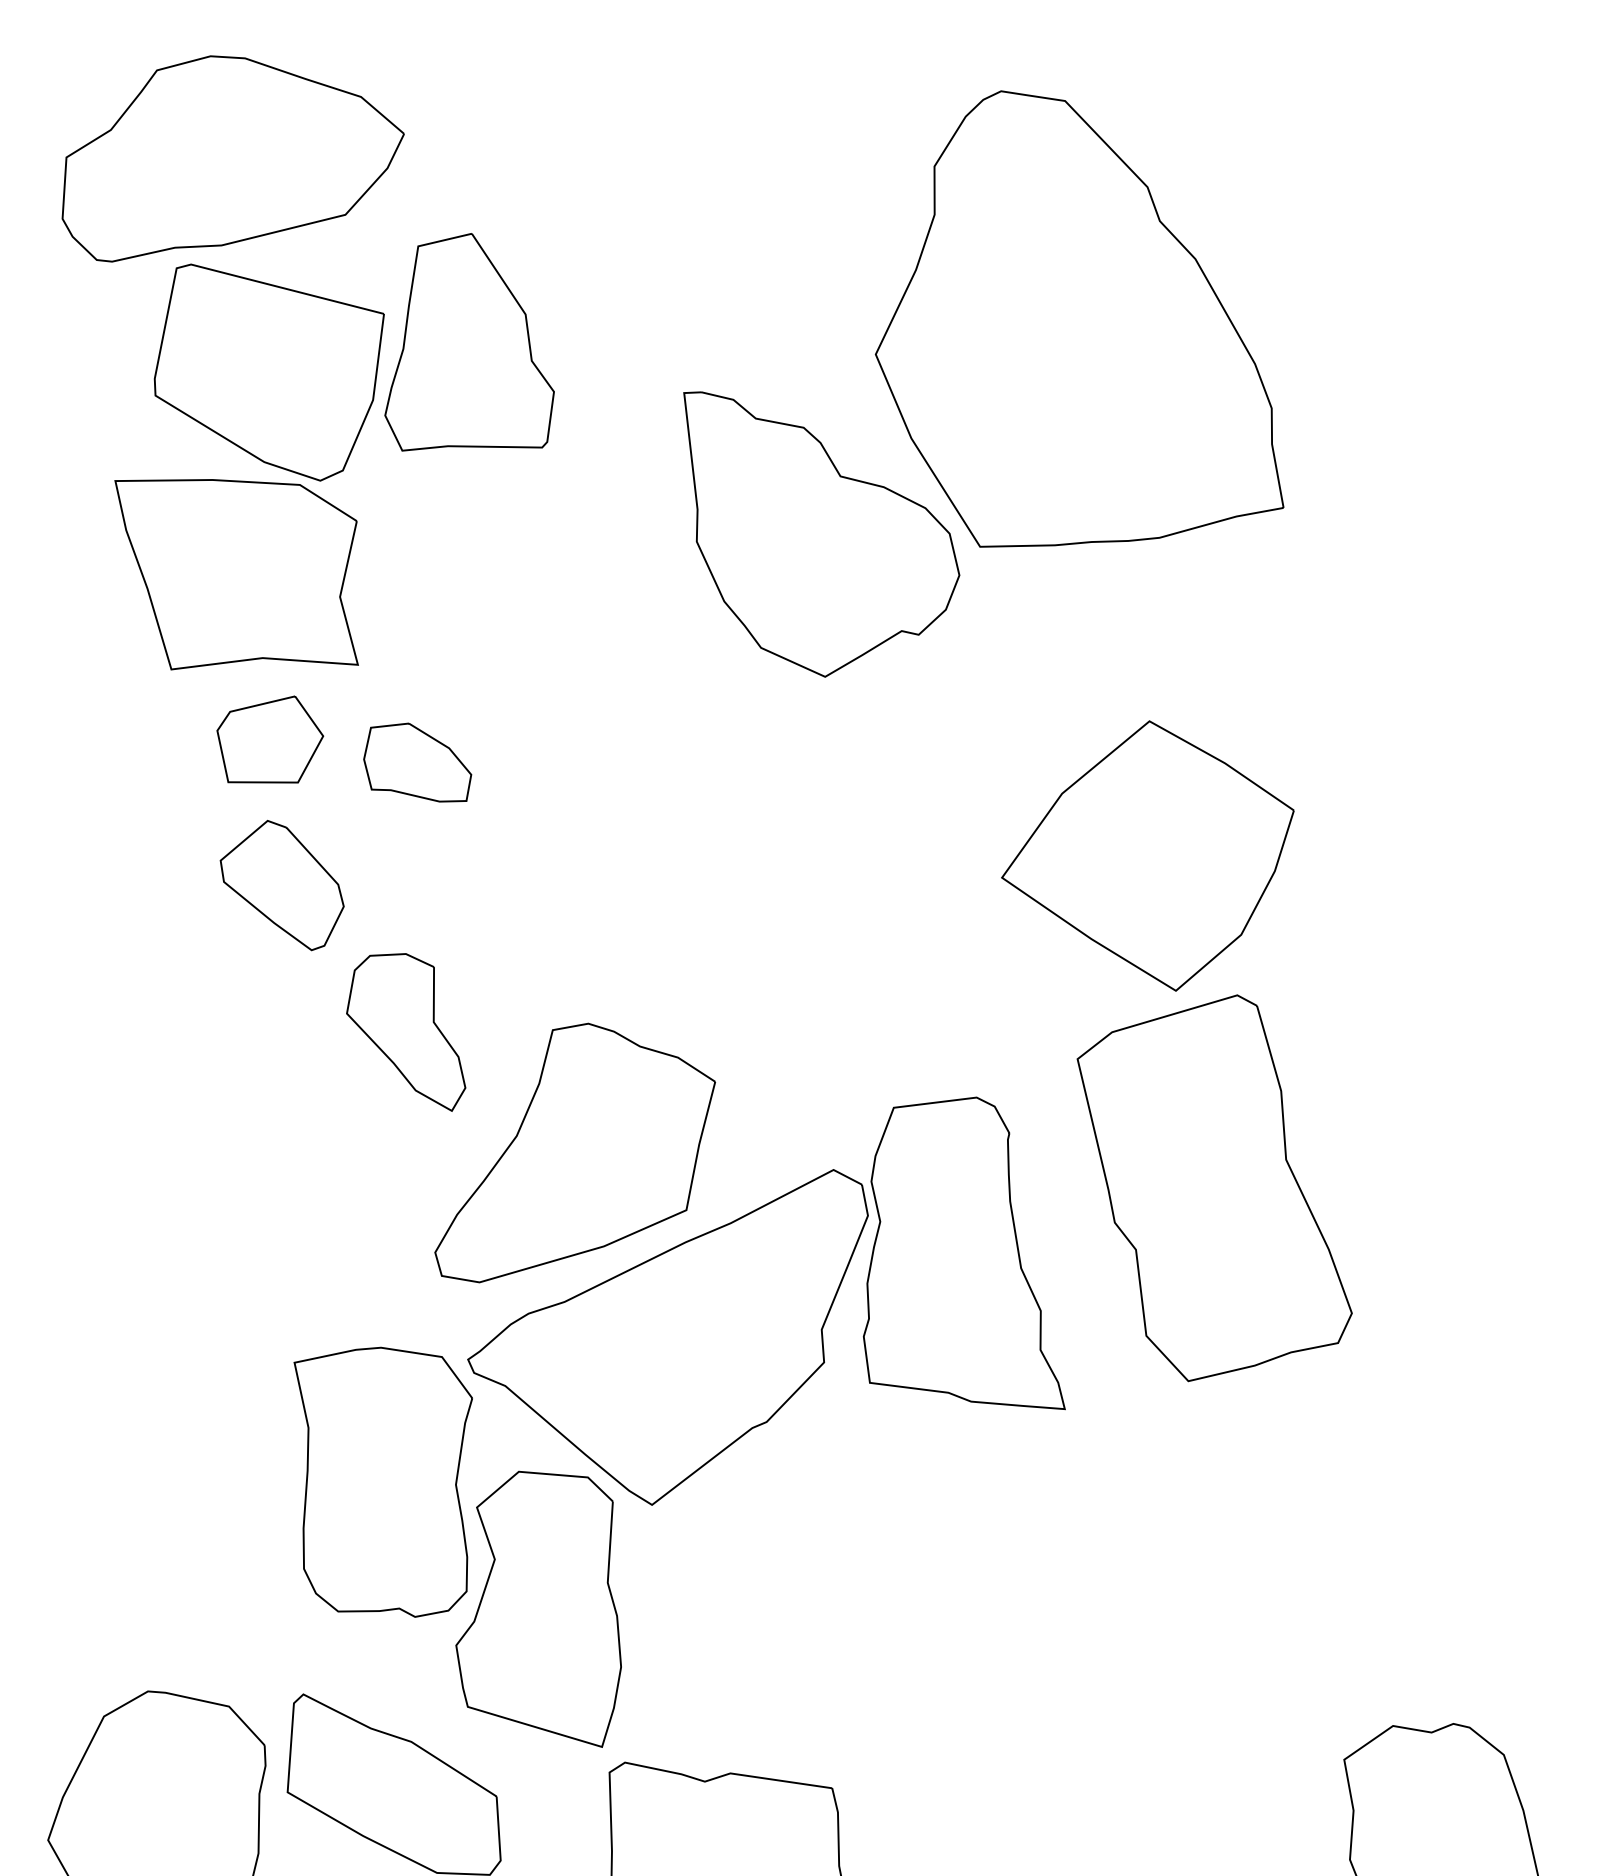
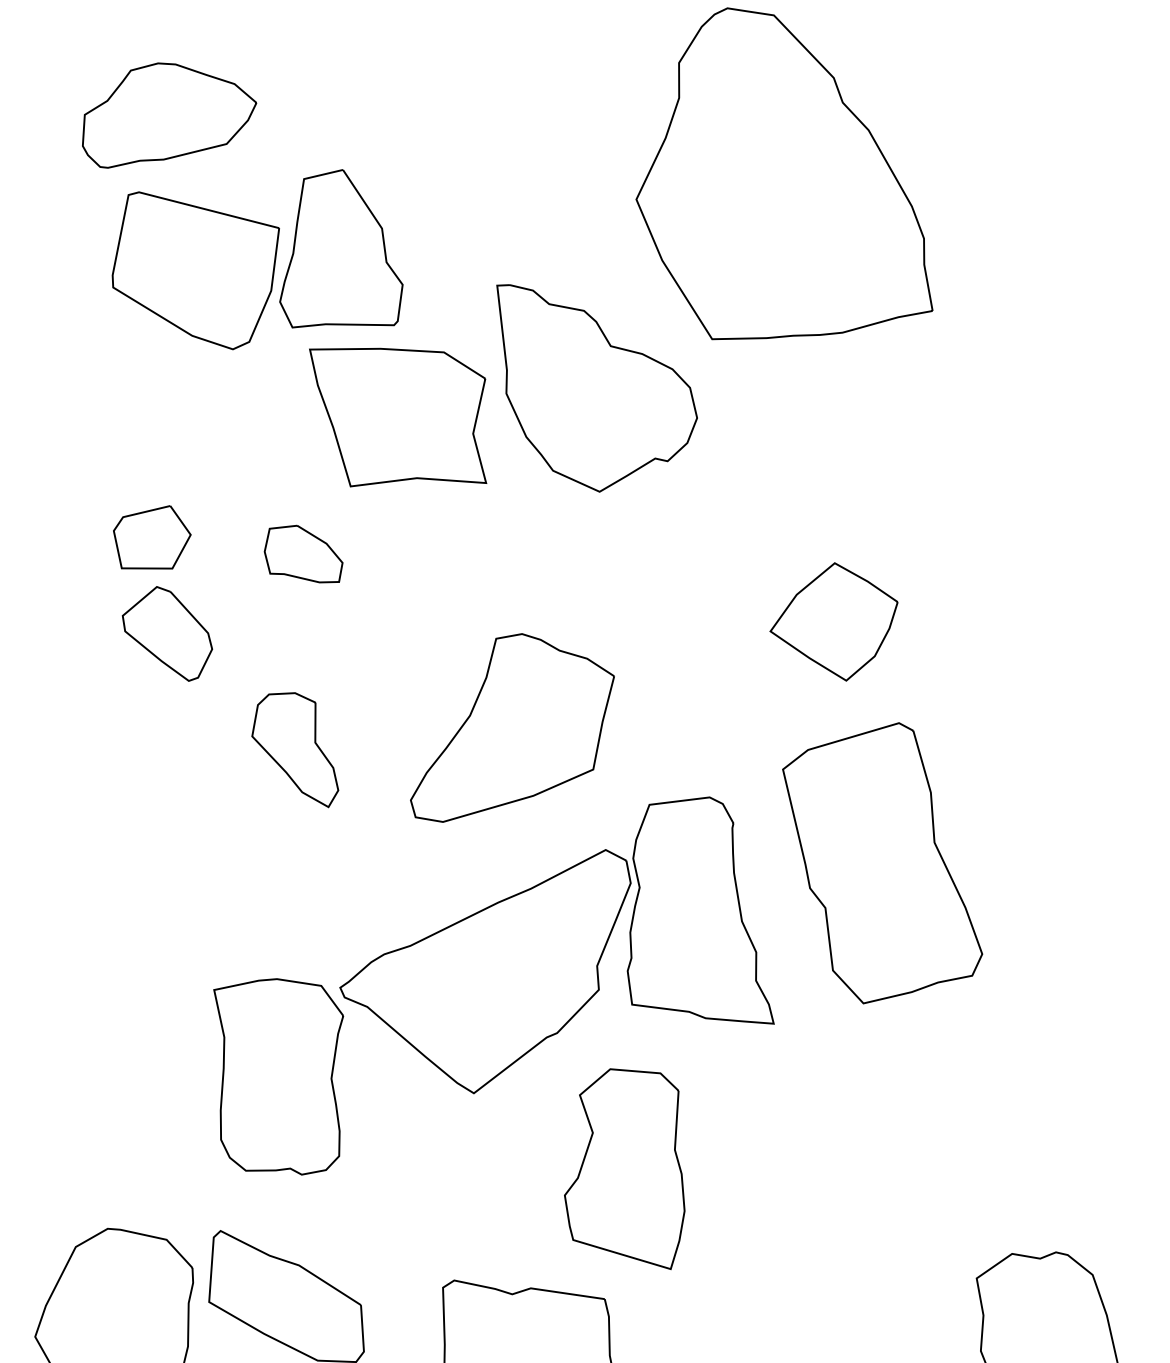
part: (232, 158) -> (169, 115), size x0.7
part: (1079, 318) -> (784, 173), moved
part: (236, 574) -> (397, 417), moved
part: (270, 739) -> (152, 537), moved
part: (1147, 855) -> (833, 621), size x0.6
part: (281, 885) -> (166, 633), moved
part: (574, 1152) -> (511, 727), moved
part: (538, 1608) -> (624, 1168), moved

